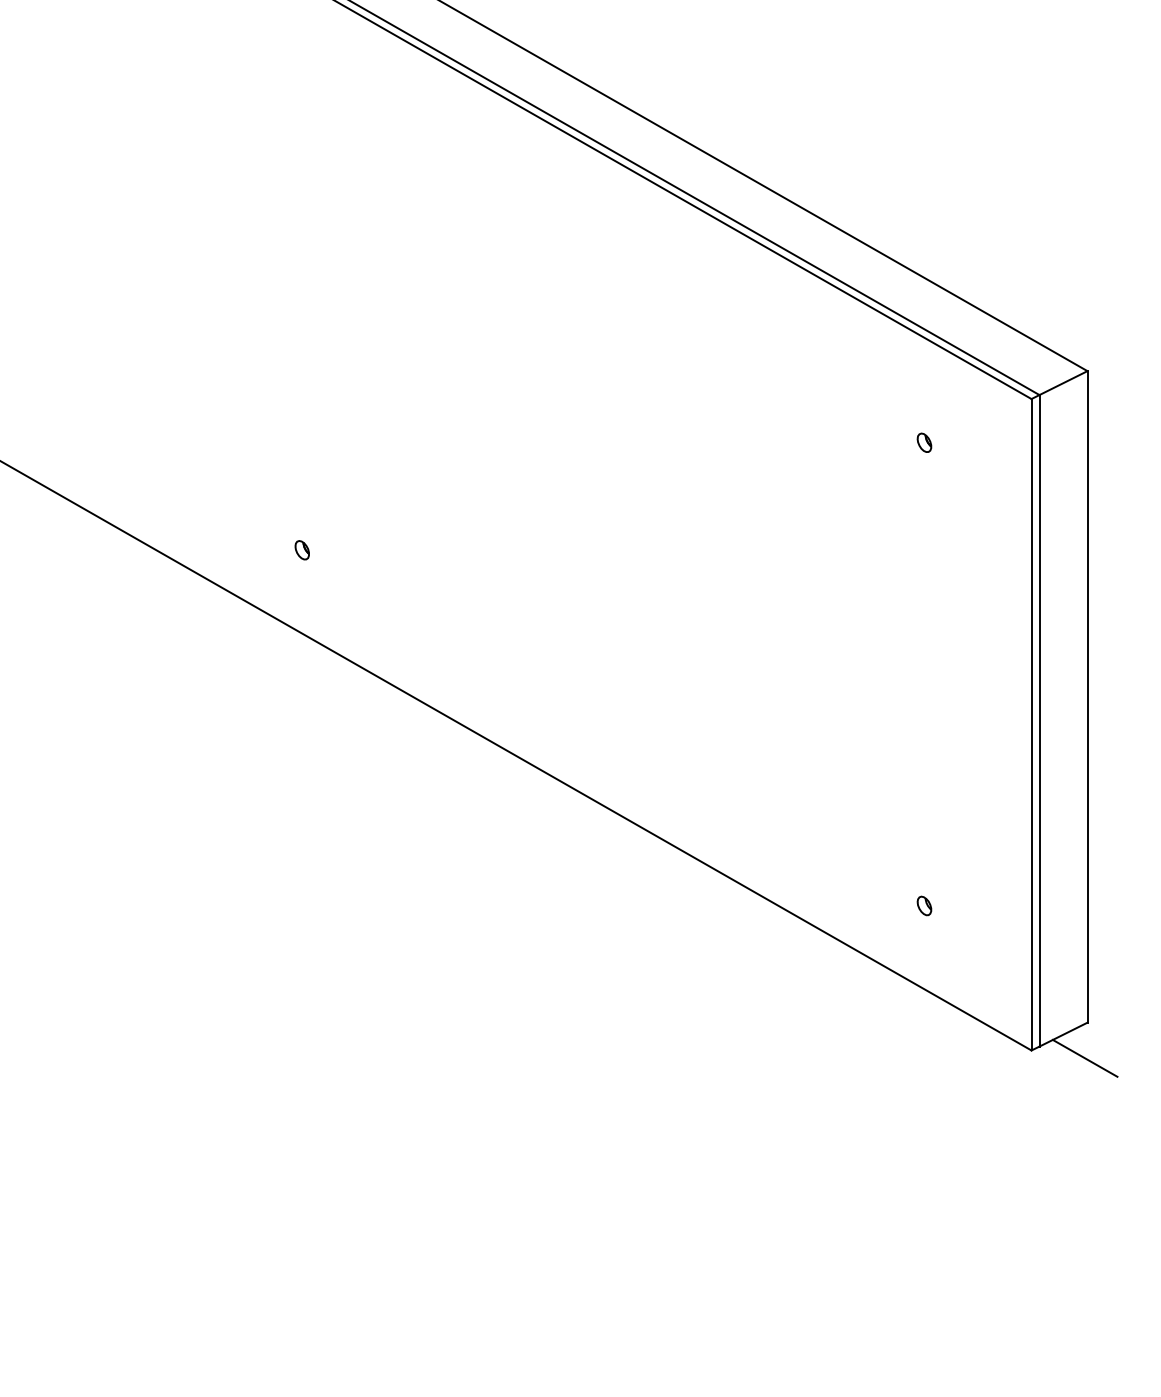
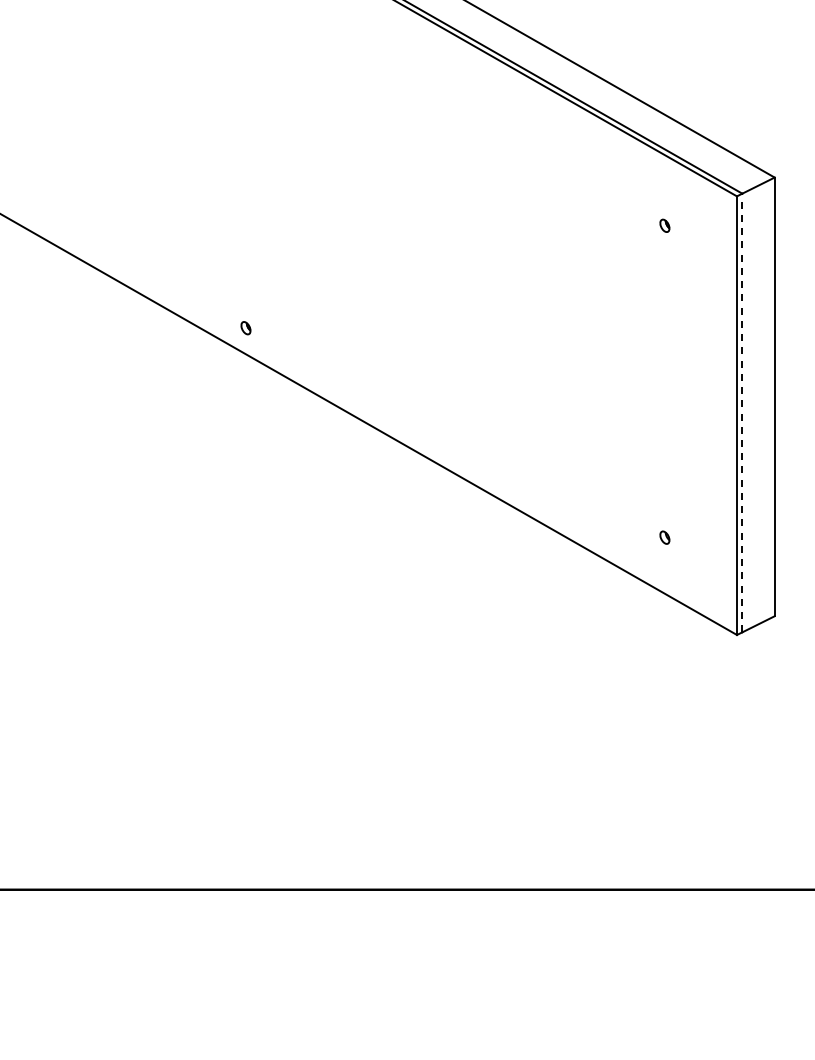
part: (301, 550) -> (245, 328), moved
line: (1039, 720) -> (742, 412), solid -> dashed
line: (1084, 1057) -> (772, 639), removed

